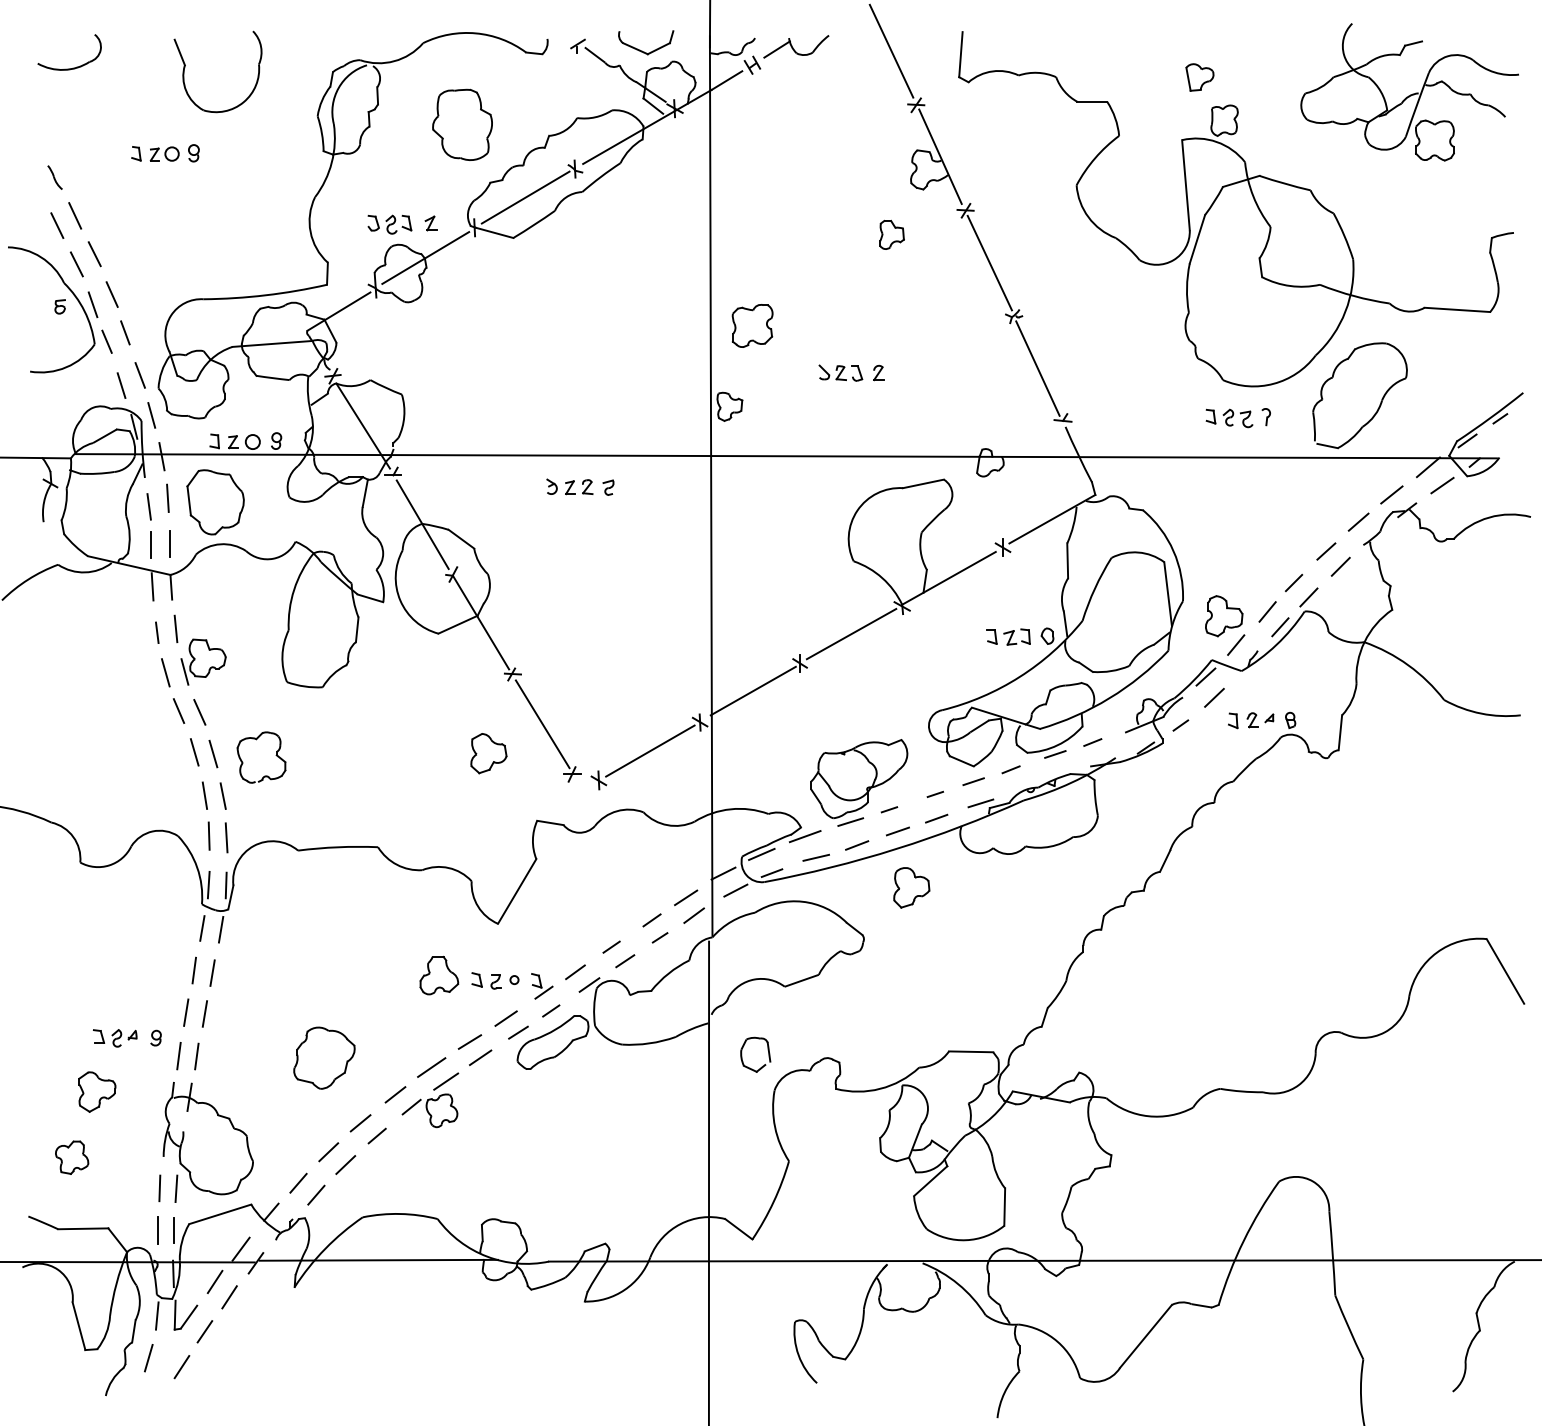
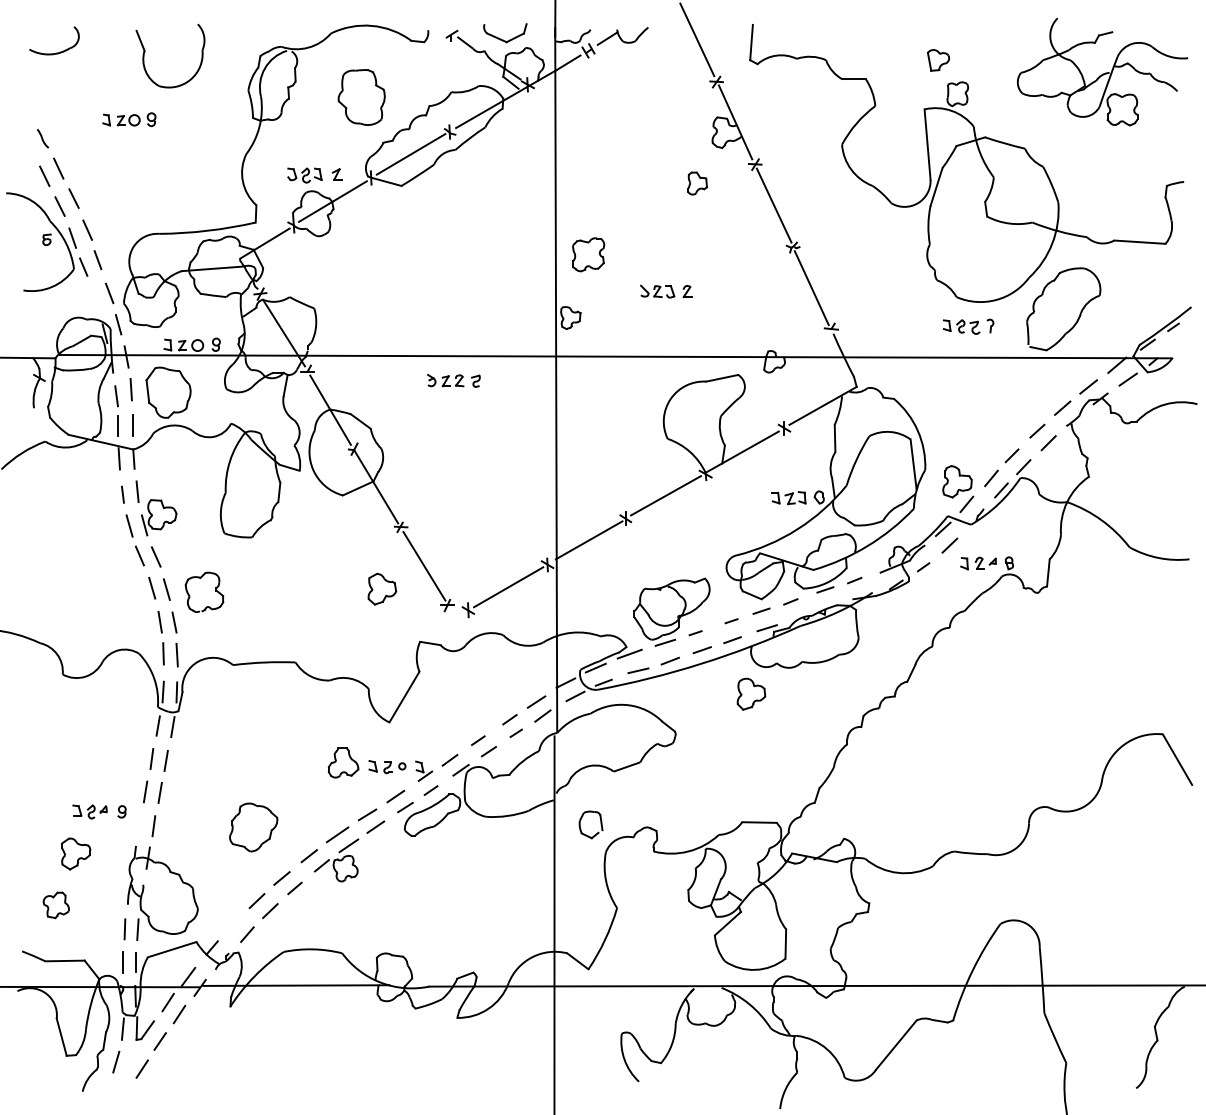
line: (121, 385) -> (94, 301), removed
part: (911, 887) -> (751, 693), moved
line: (178, 1055) -> (139, 825), removed
line: (298, 1182) -> (233, 924), removed

